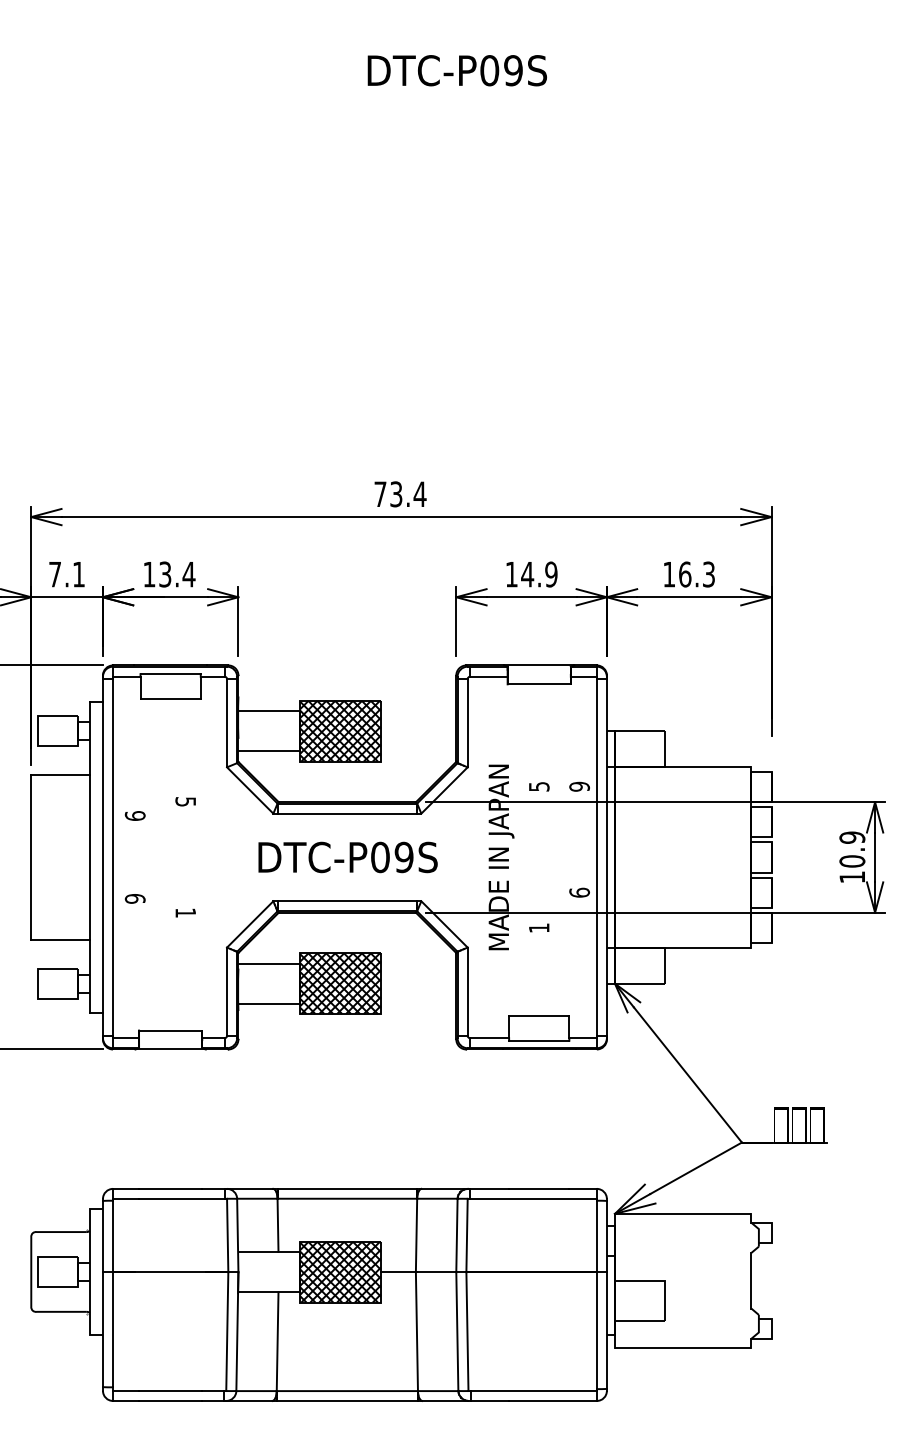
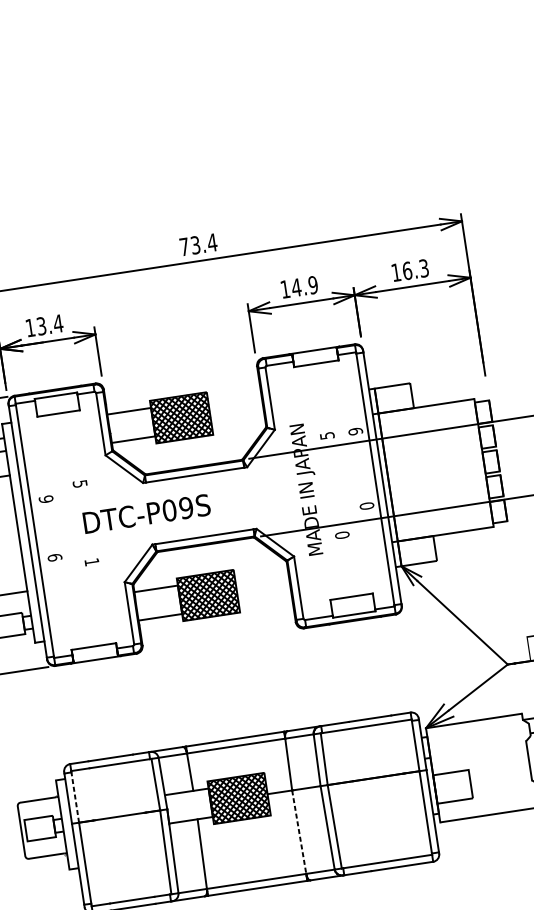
text: (347, 857) -> (146, 514), moved
text: (579, 892) -> (366, 505), 6 -> 0
text: (538, 928) -> (341, 535), 1 -> 0
line: (113, 1236) -> (75, 797), solid -> dashed
line: (416, 1332) -> (299, 832), solid -> dashed

